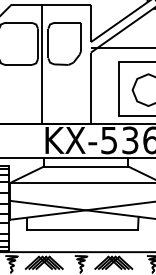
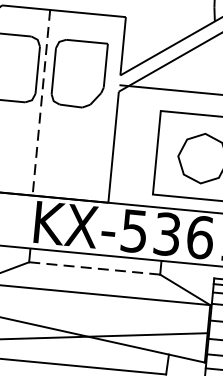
line: (42, 64) -> (41, 103), solid -> dashed
line: (85, 166) -> (93, 268), solid -> dashed

